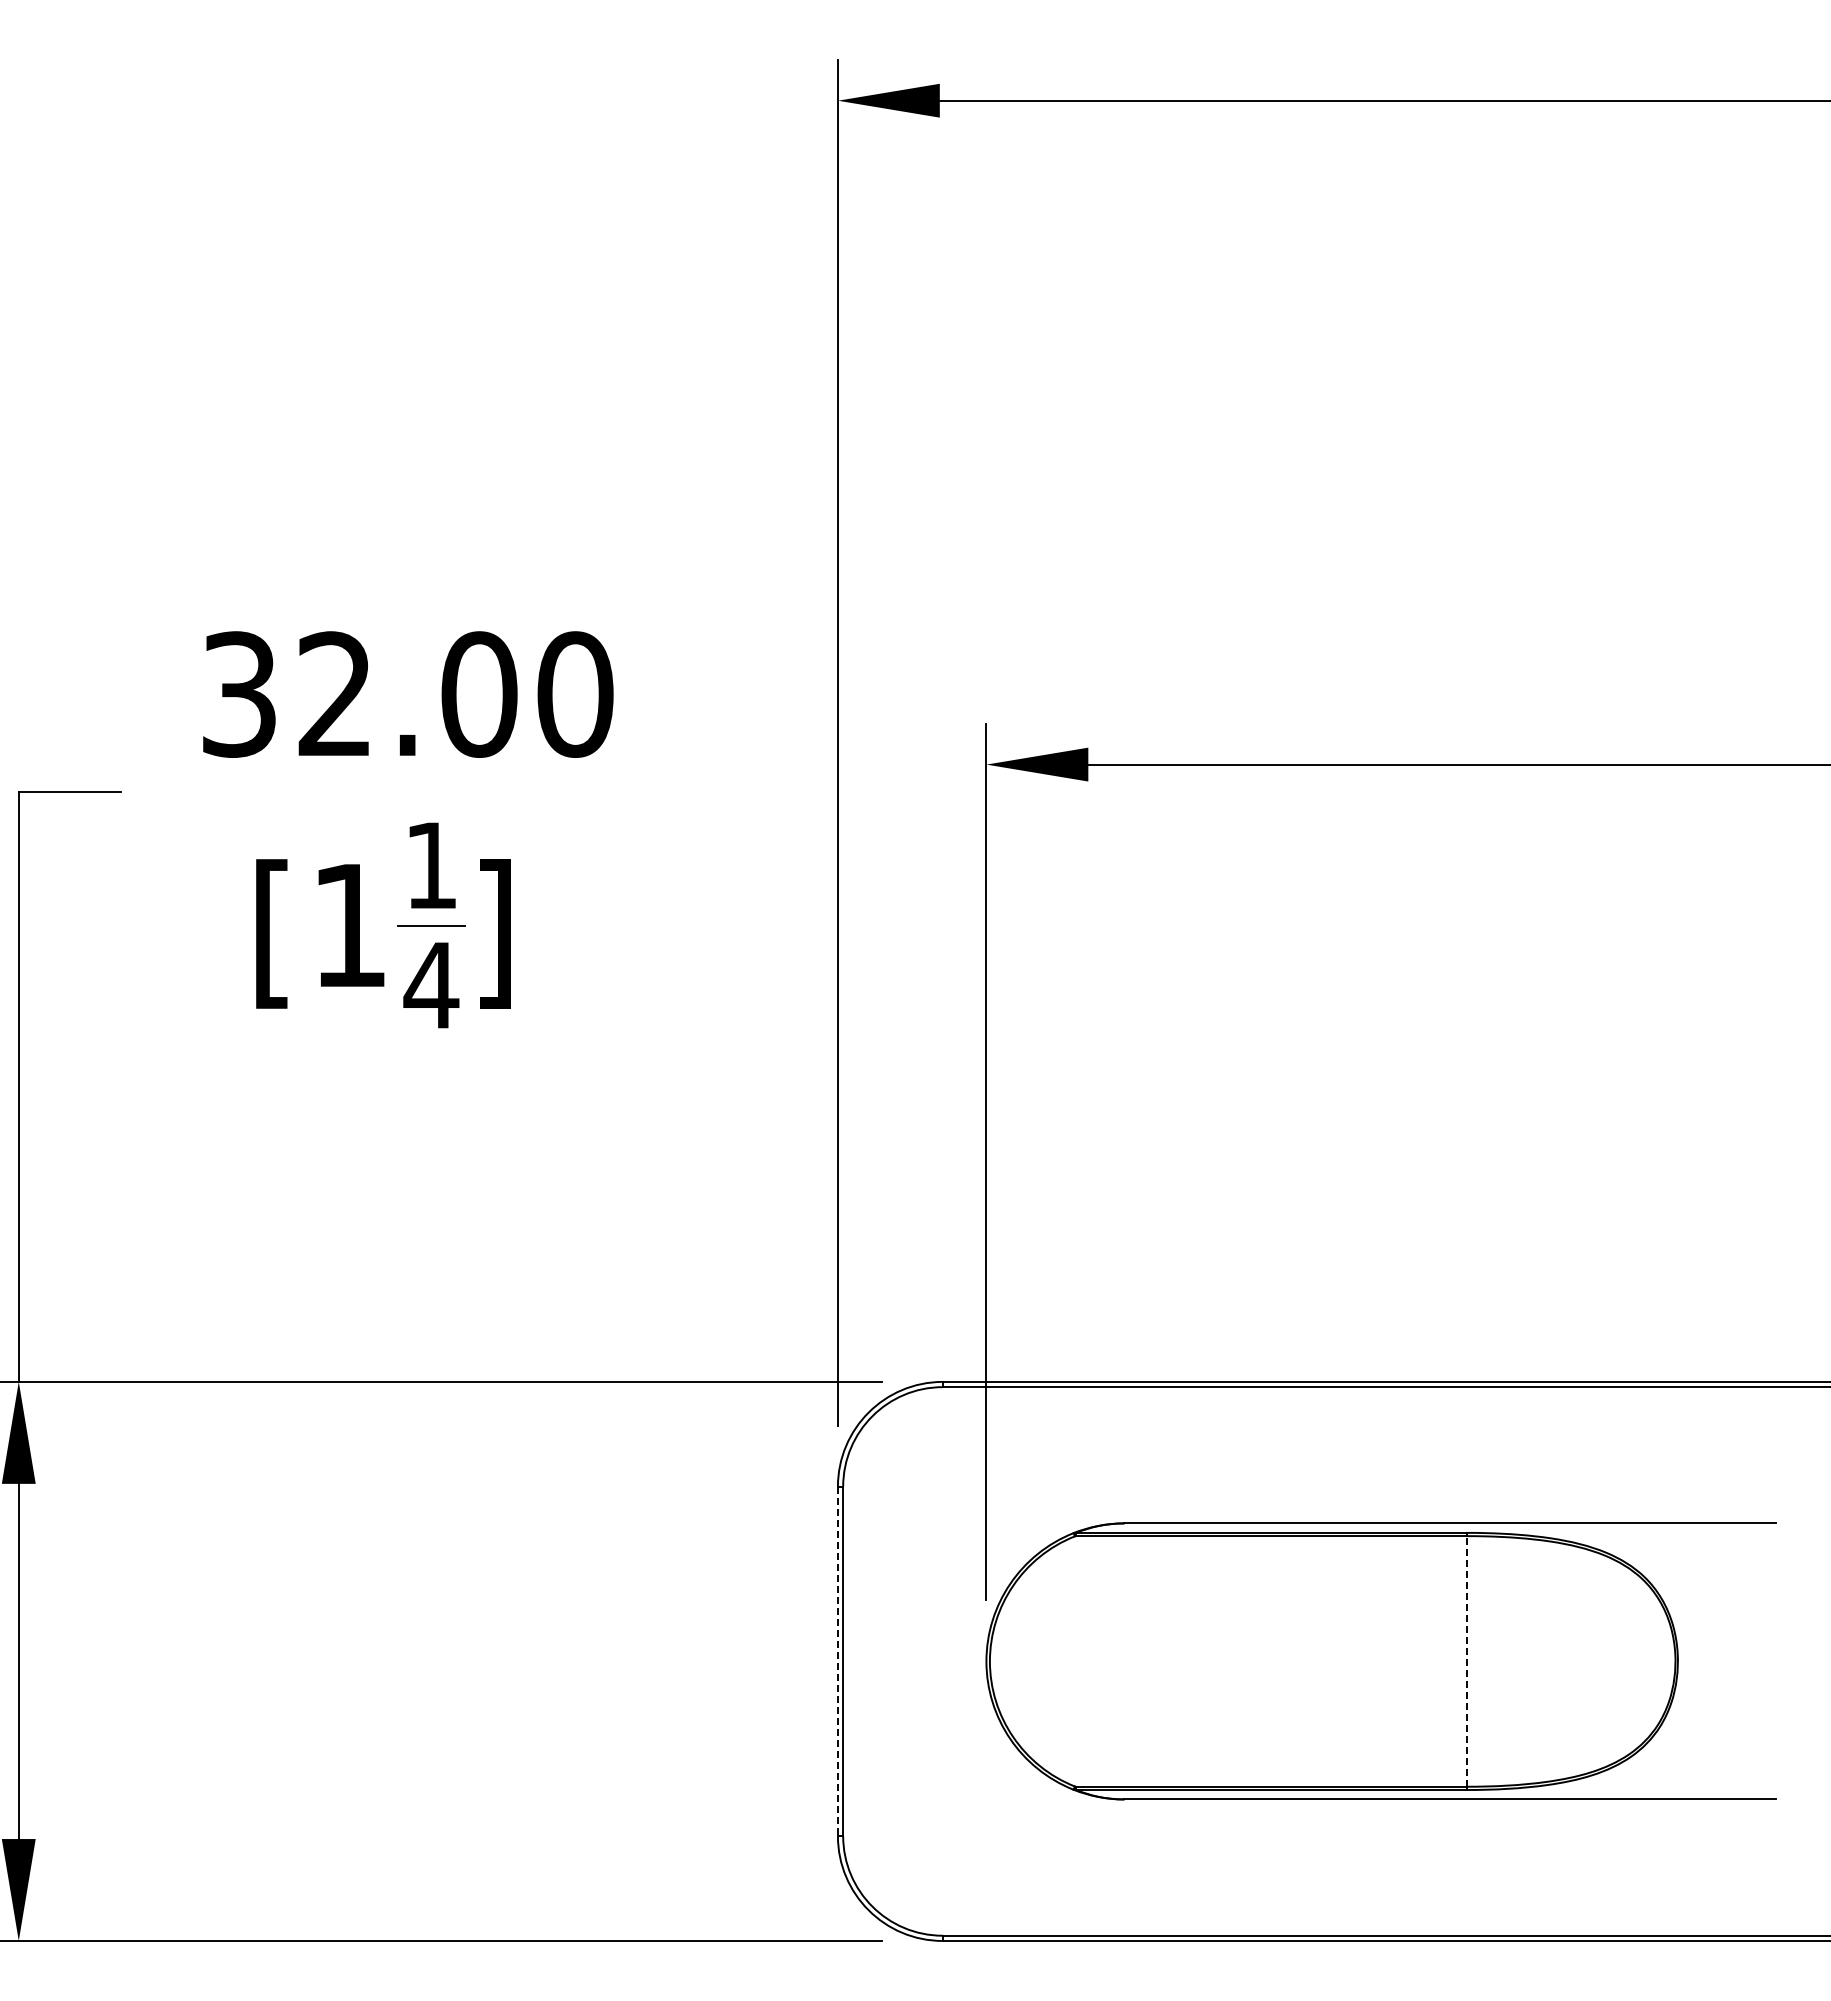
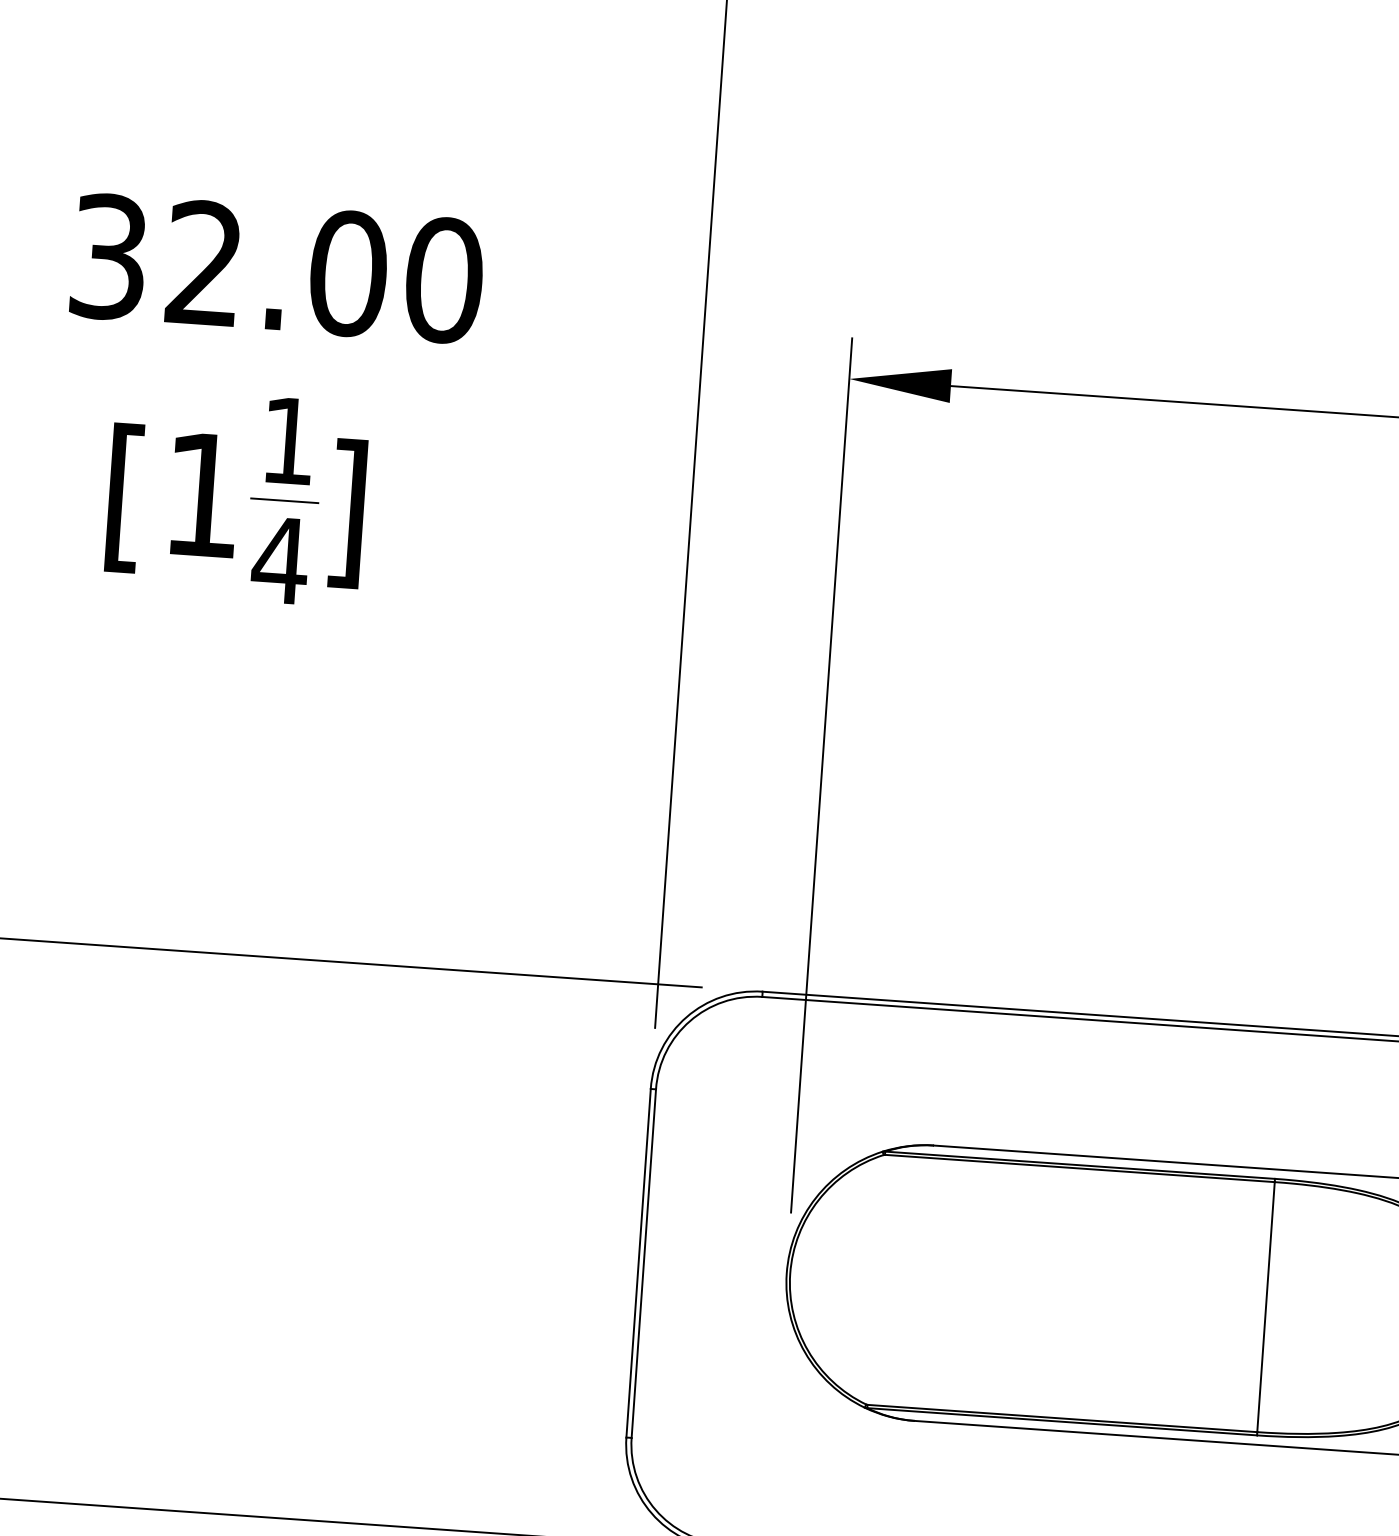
line: (1466, 1660) -> (1265, 1306), dashed -> solid
line: (837, 1661) -> (638, 1263), dashed -> solid

